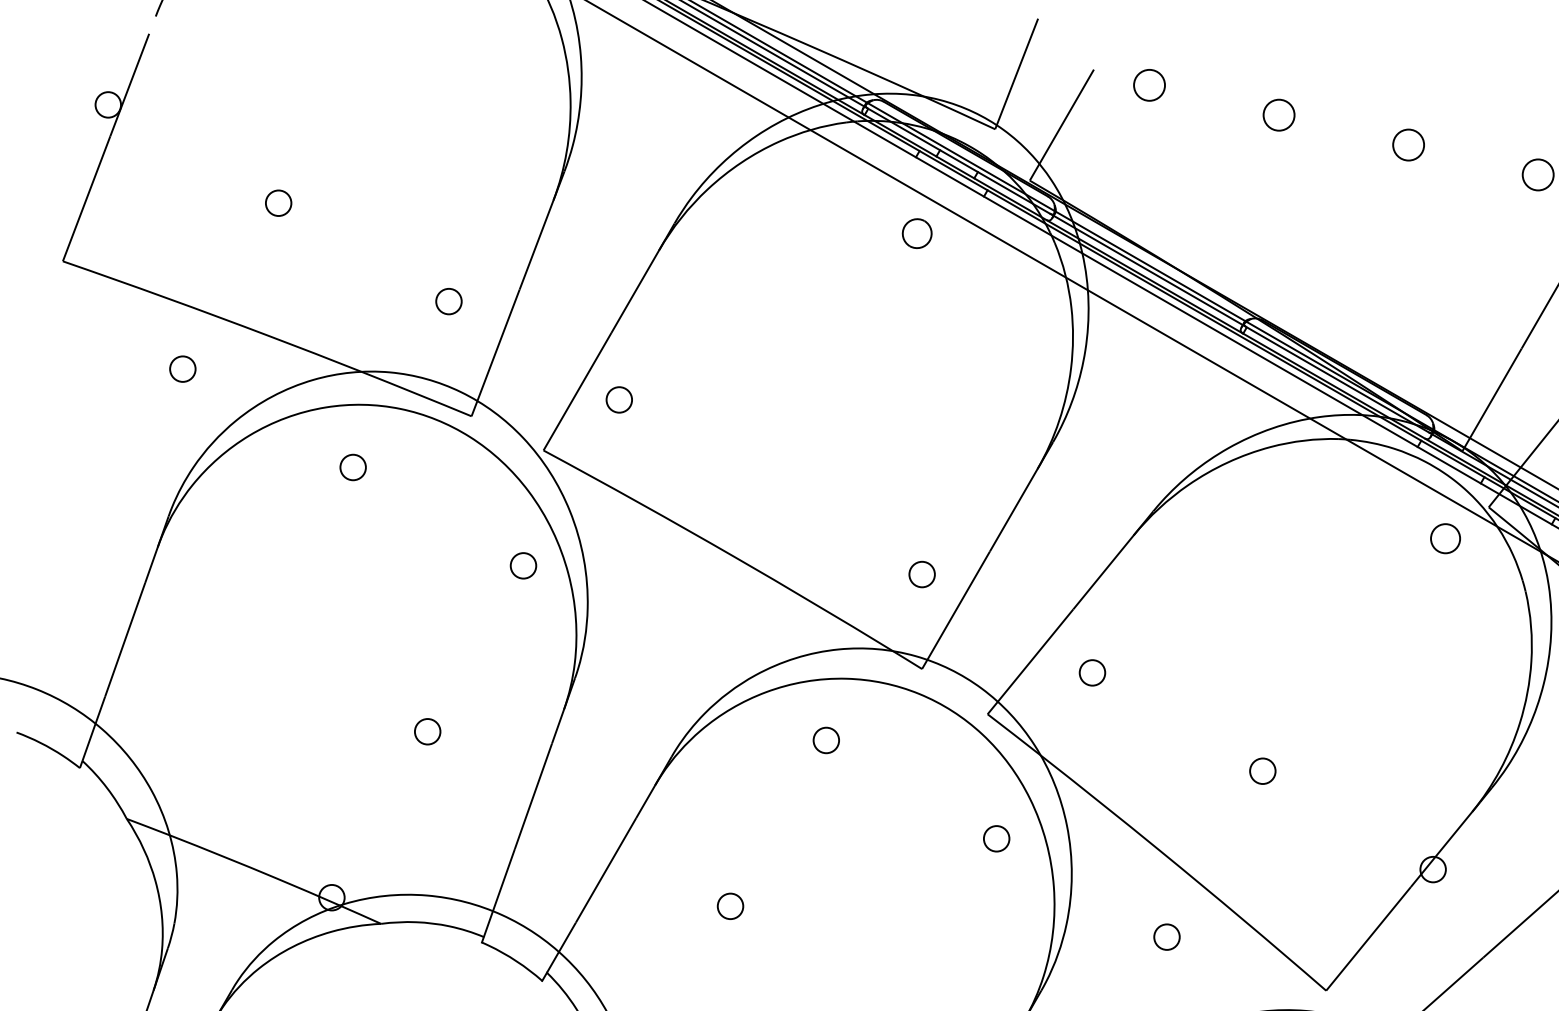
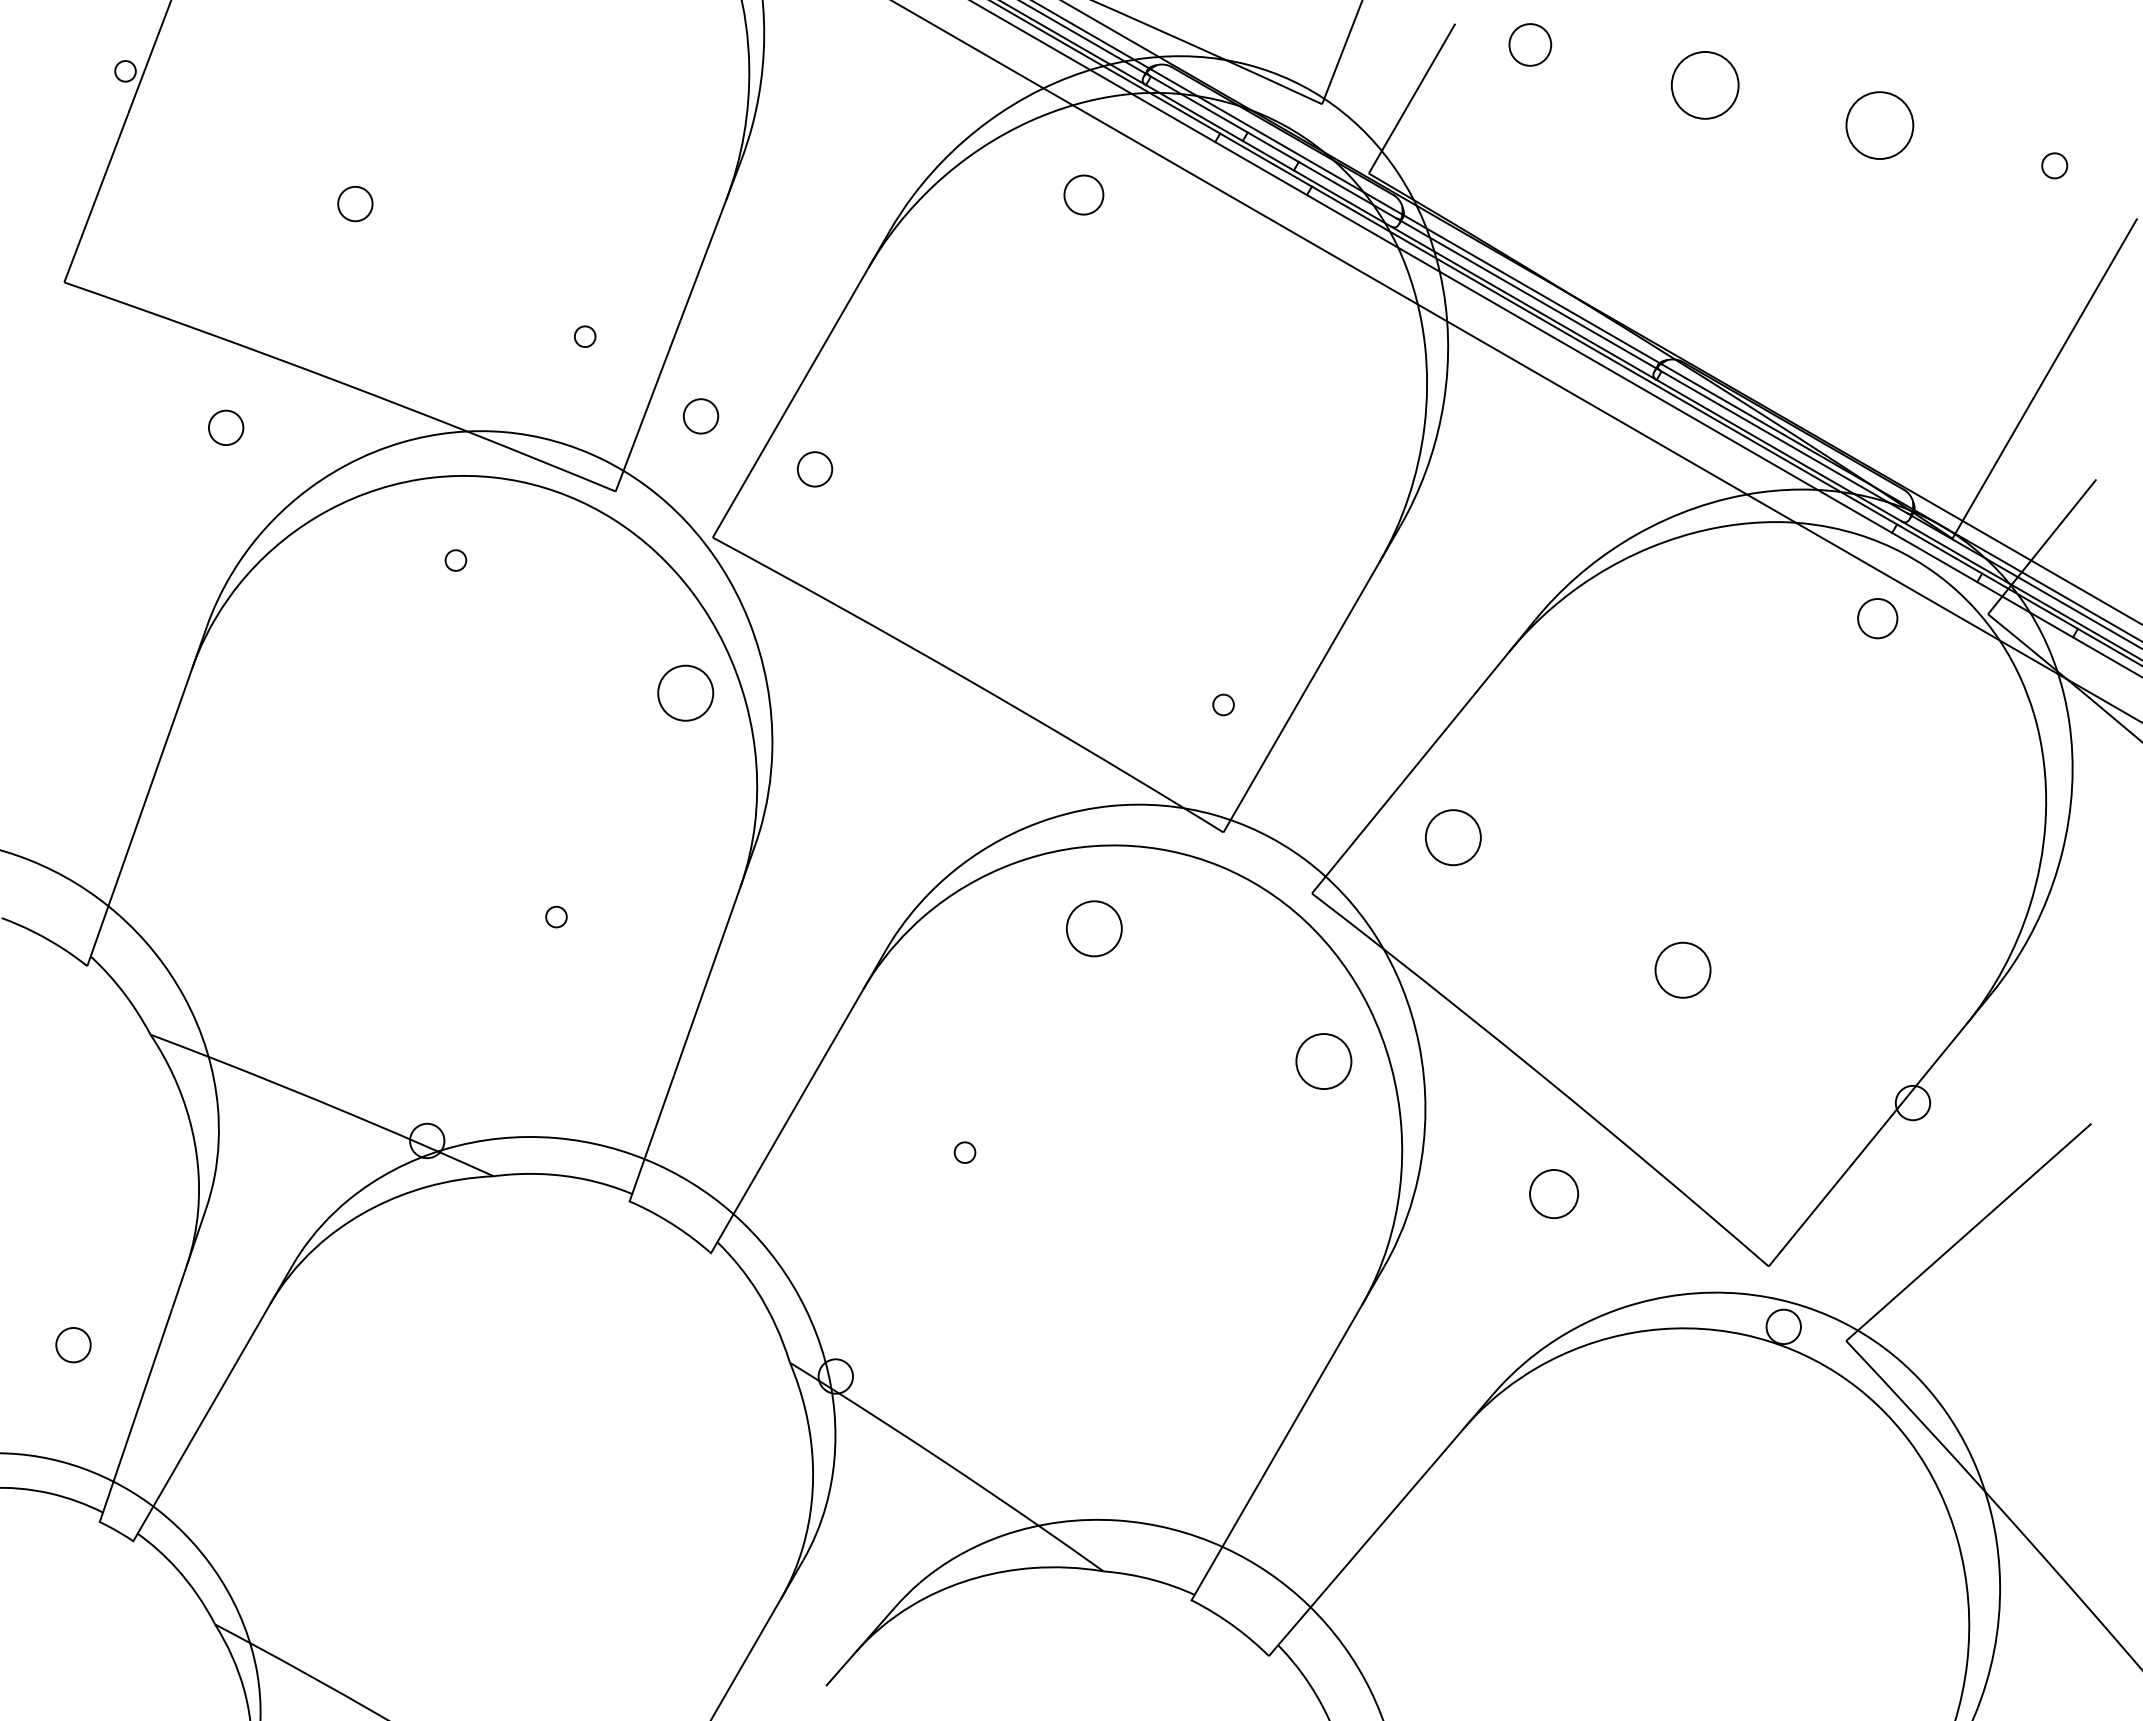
circle: (108, 105) -> (125, 71), size x0.6
circle: (1278, 114) -> (1704, 84), size x1.6
circle: (1408, 145) -> (1879, 125), size x1.6
circle: (1538, 174) -> (2054, 165), size x0.6
part: (916, 233) -> (1083, 194), moved
circle: (448, 301) -> (584, 336), size x0.6
circle: (535, 360) -> (701, 416), added
circle: (352, 467) -> (455, 560), size x0.6
circle: (1445, 538) -> (1877, 618), moved
circle: (523, 566) -> (685, 693), size x1.6
circle: (922, 574) -> (1223, 704), size x0.6
circle: (1092, 672) -> (1453, 837), size x1.6
circle: (427, 731) -> (556, 916), size x0.6
circle: (826, 740) -> (1094, 928), size x1.6
circle: (1263, 771) -> (1683, 970), size x1.6
circle: (996, 838) -> (1324, 1061), size x1.6
circle: (730, 906) -> (964, 1152), size x0.6
circle: (1166, 937) -> (1553, 1194), size x1.4

